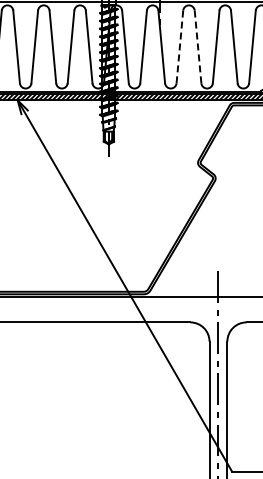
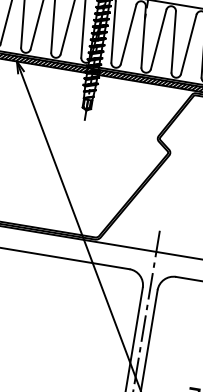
line: (179, 47) -> (158, 39), dashed -> solid
line: (198, 47) -> (174, 42), dashed -> solid

